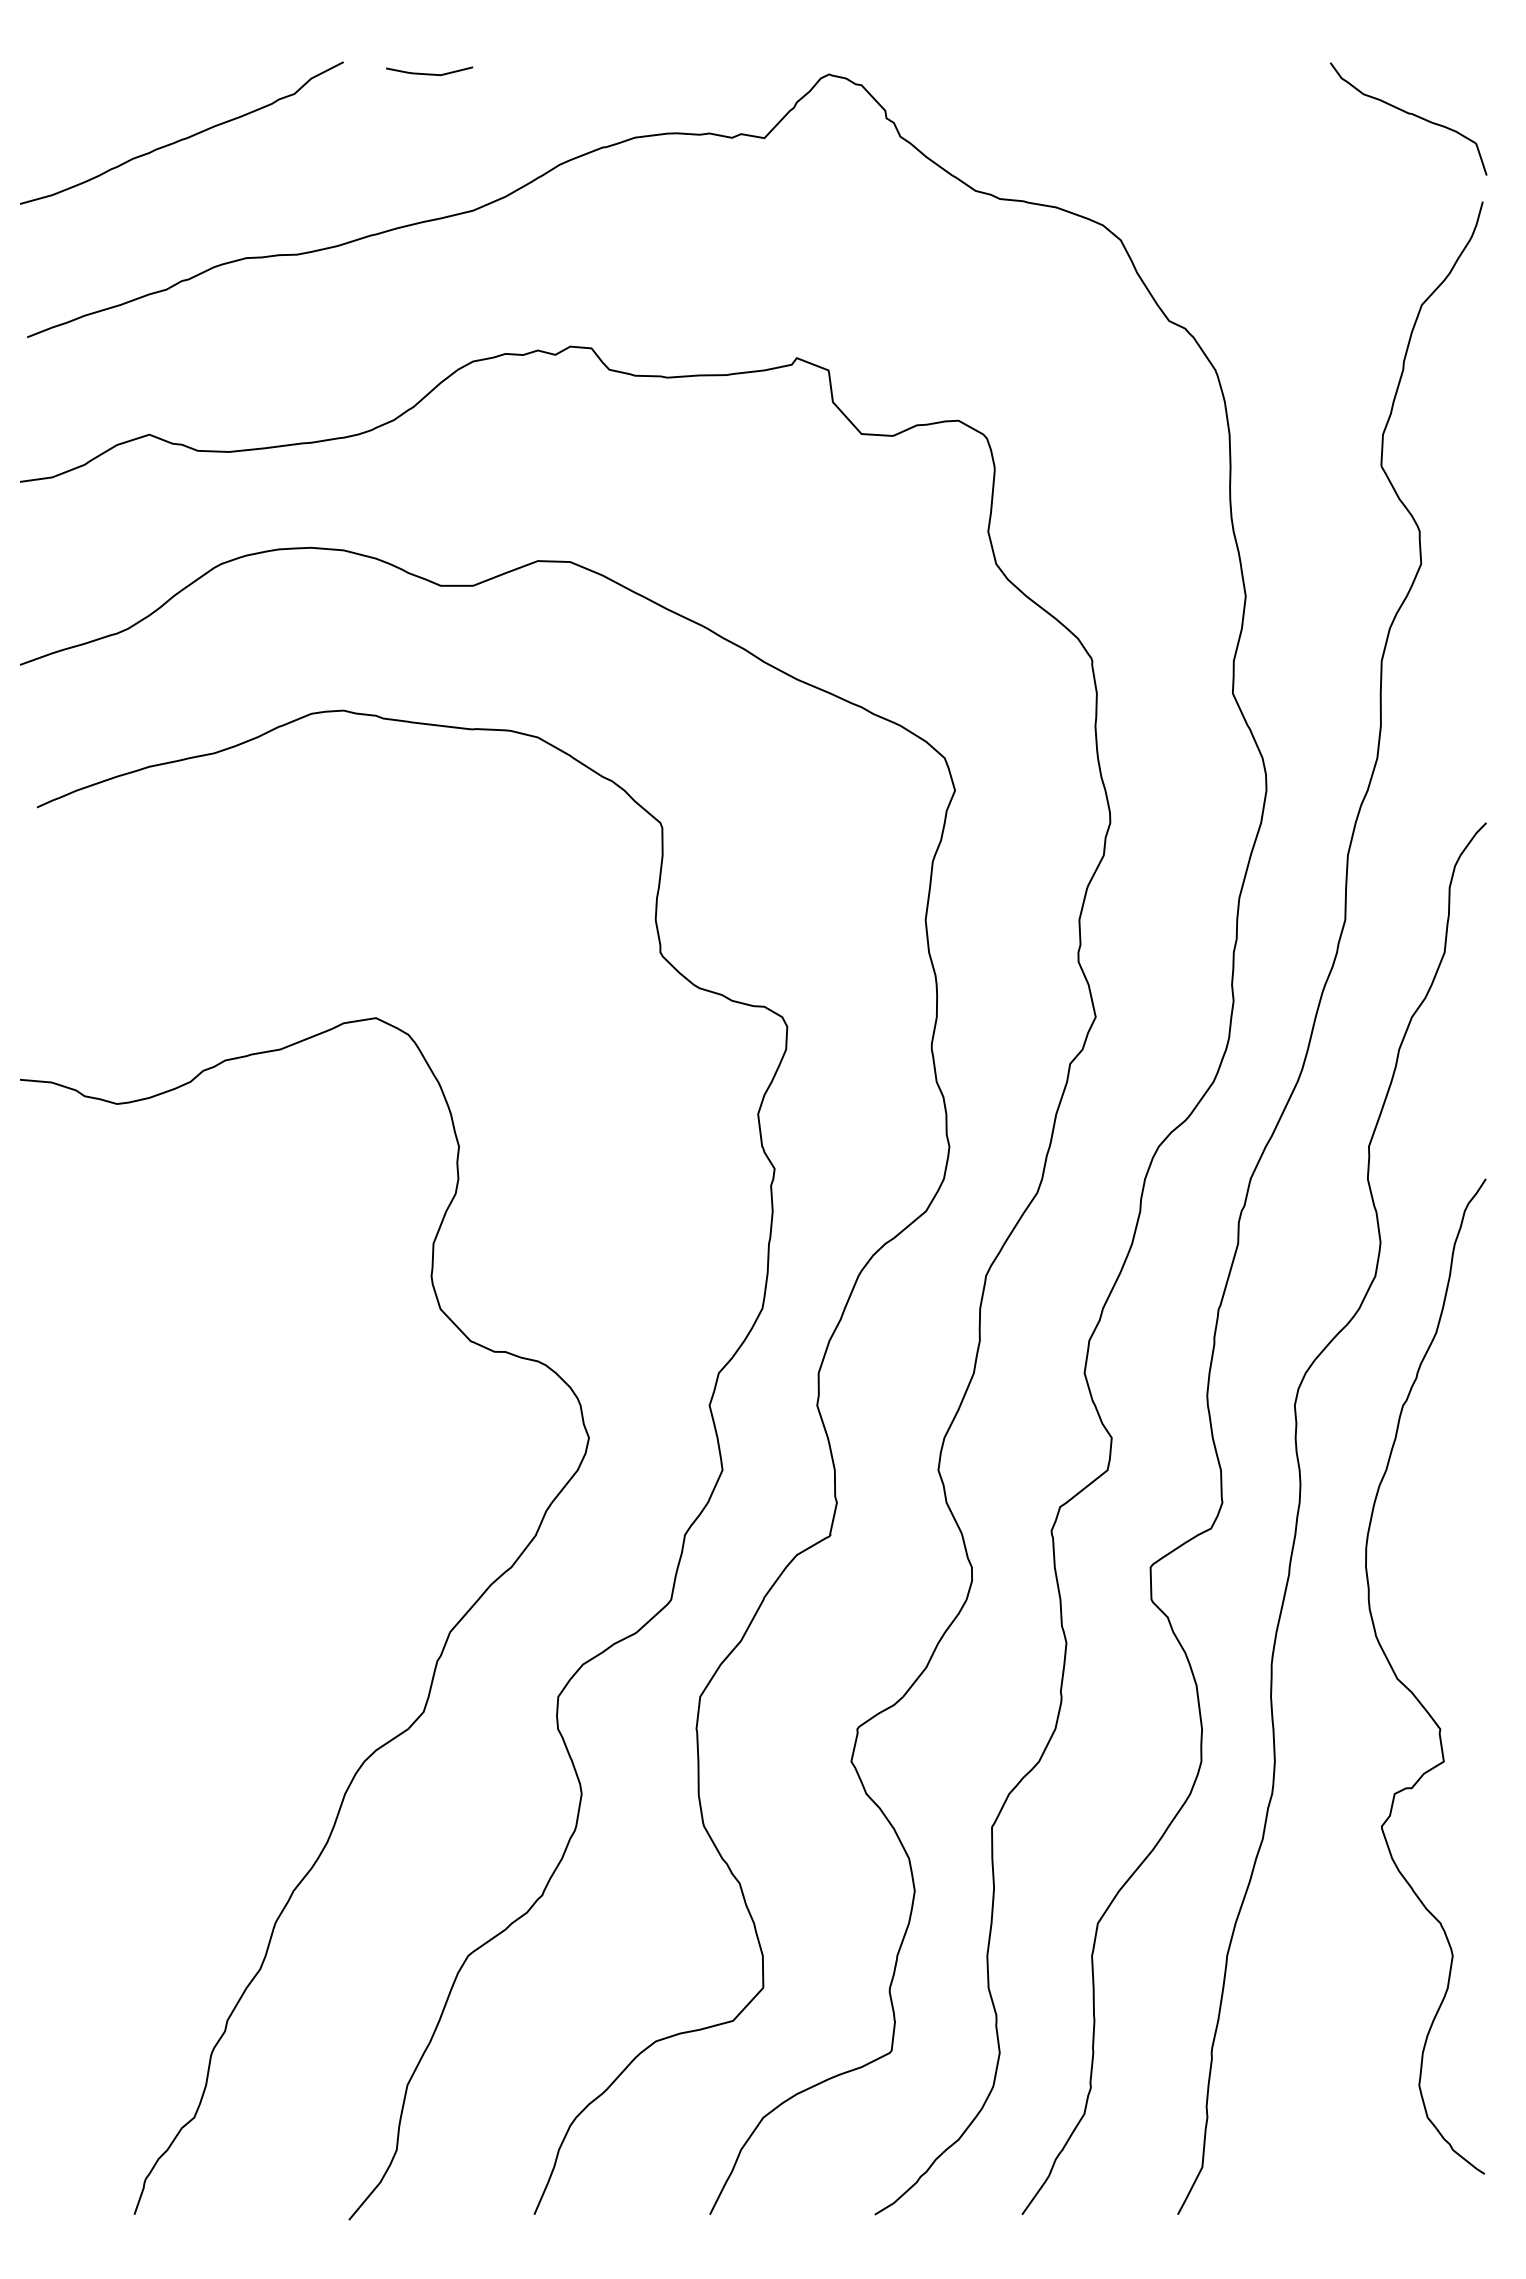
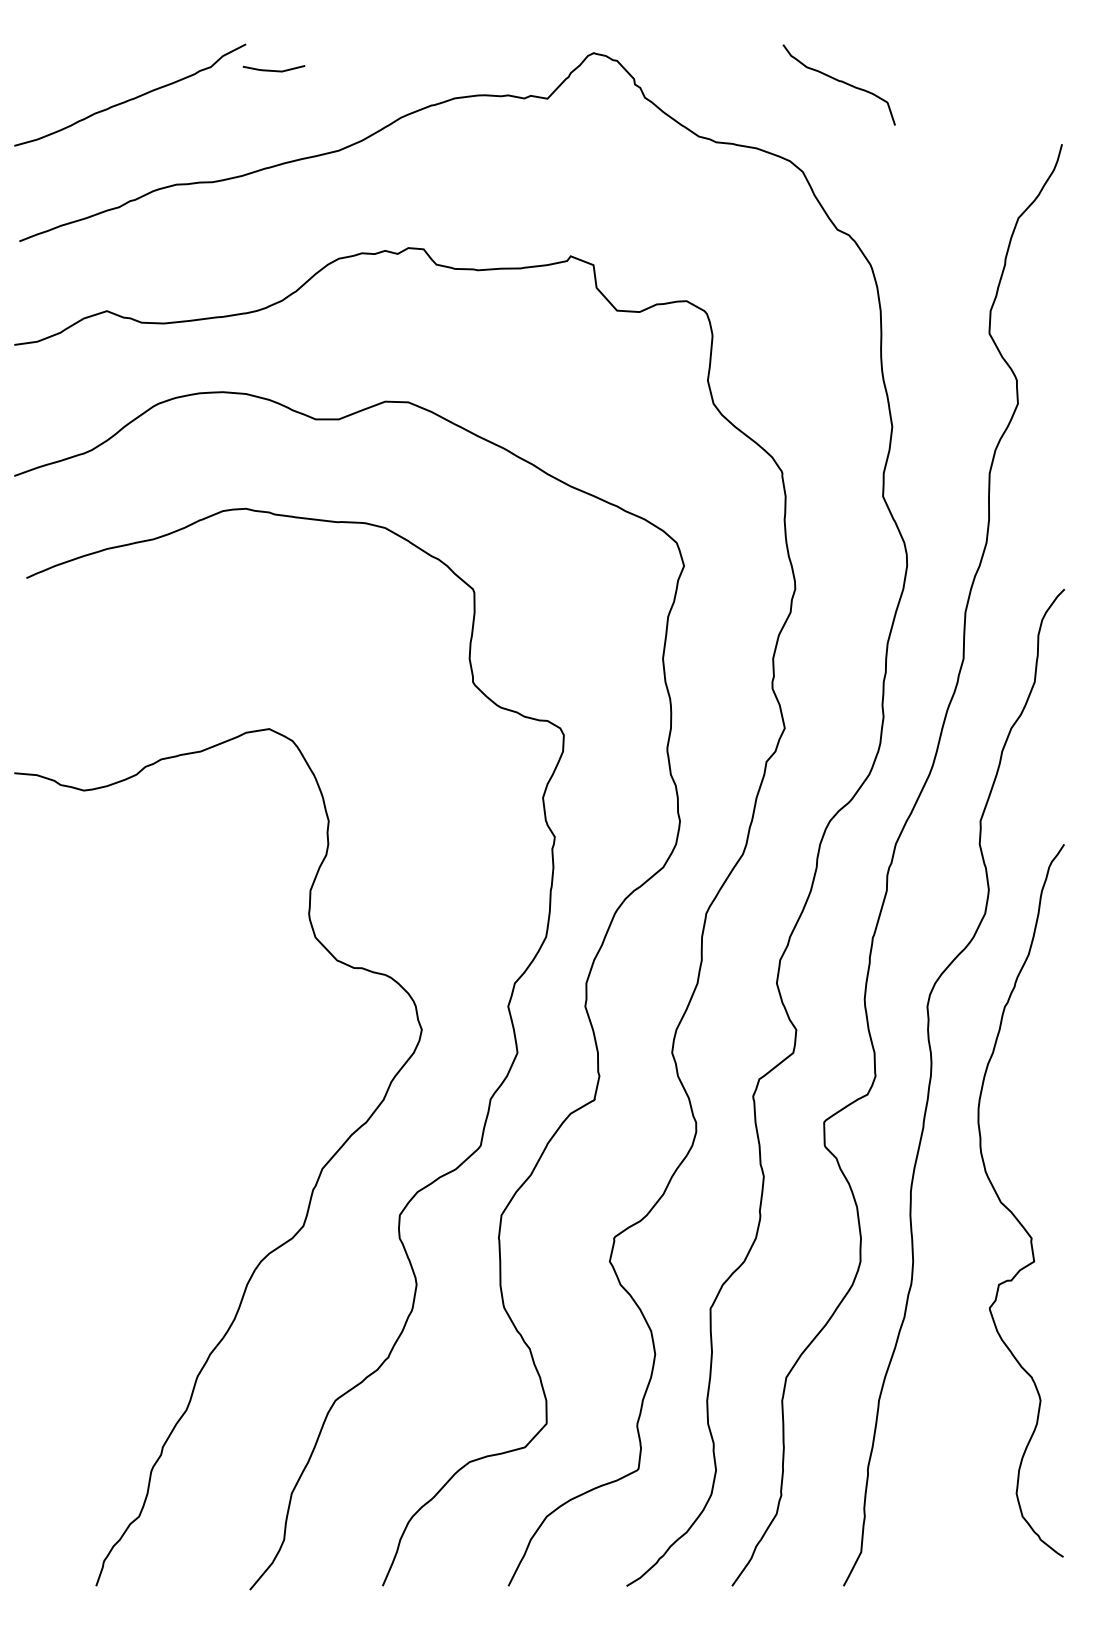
line: (429, 73) -> (273, 70), moved
curve: (1408, 114) -> (839, 81), moved

